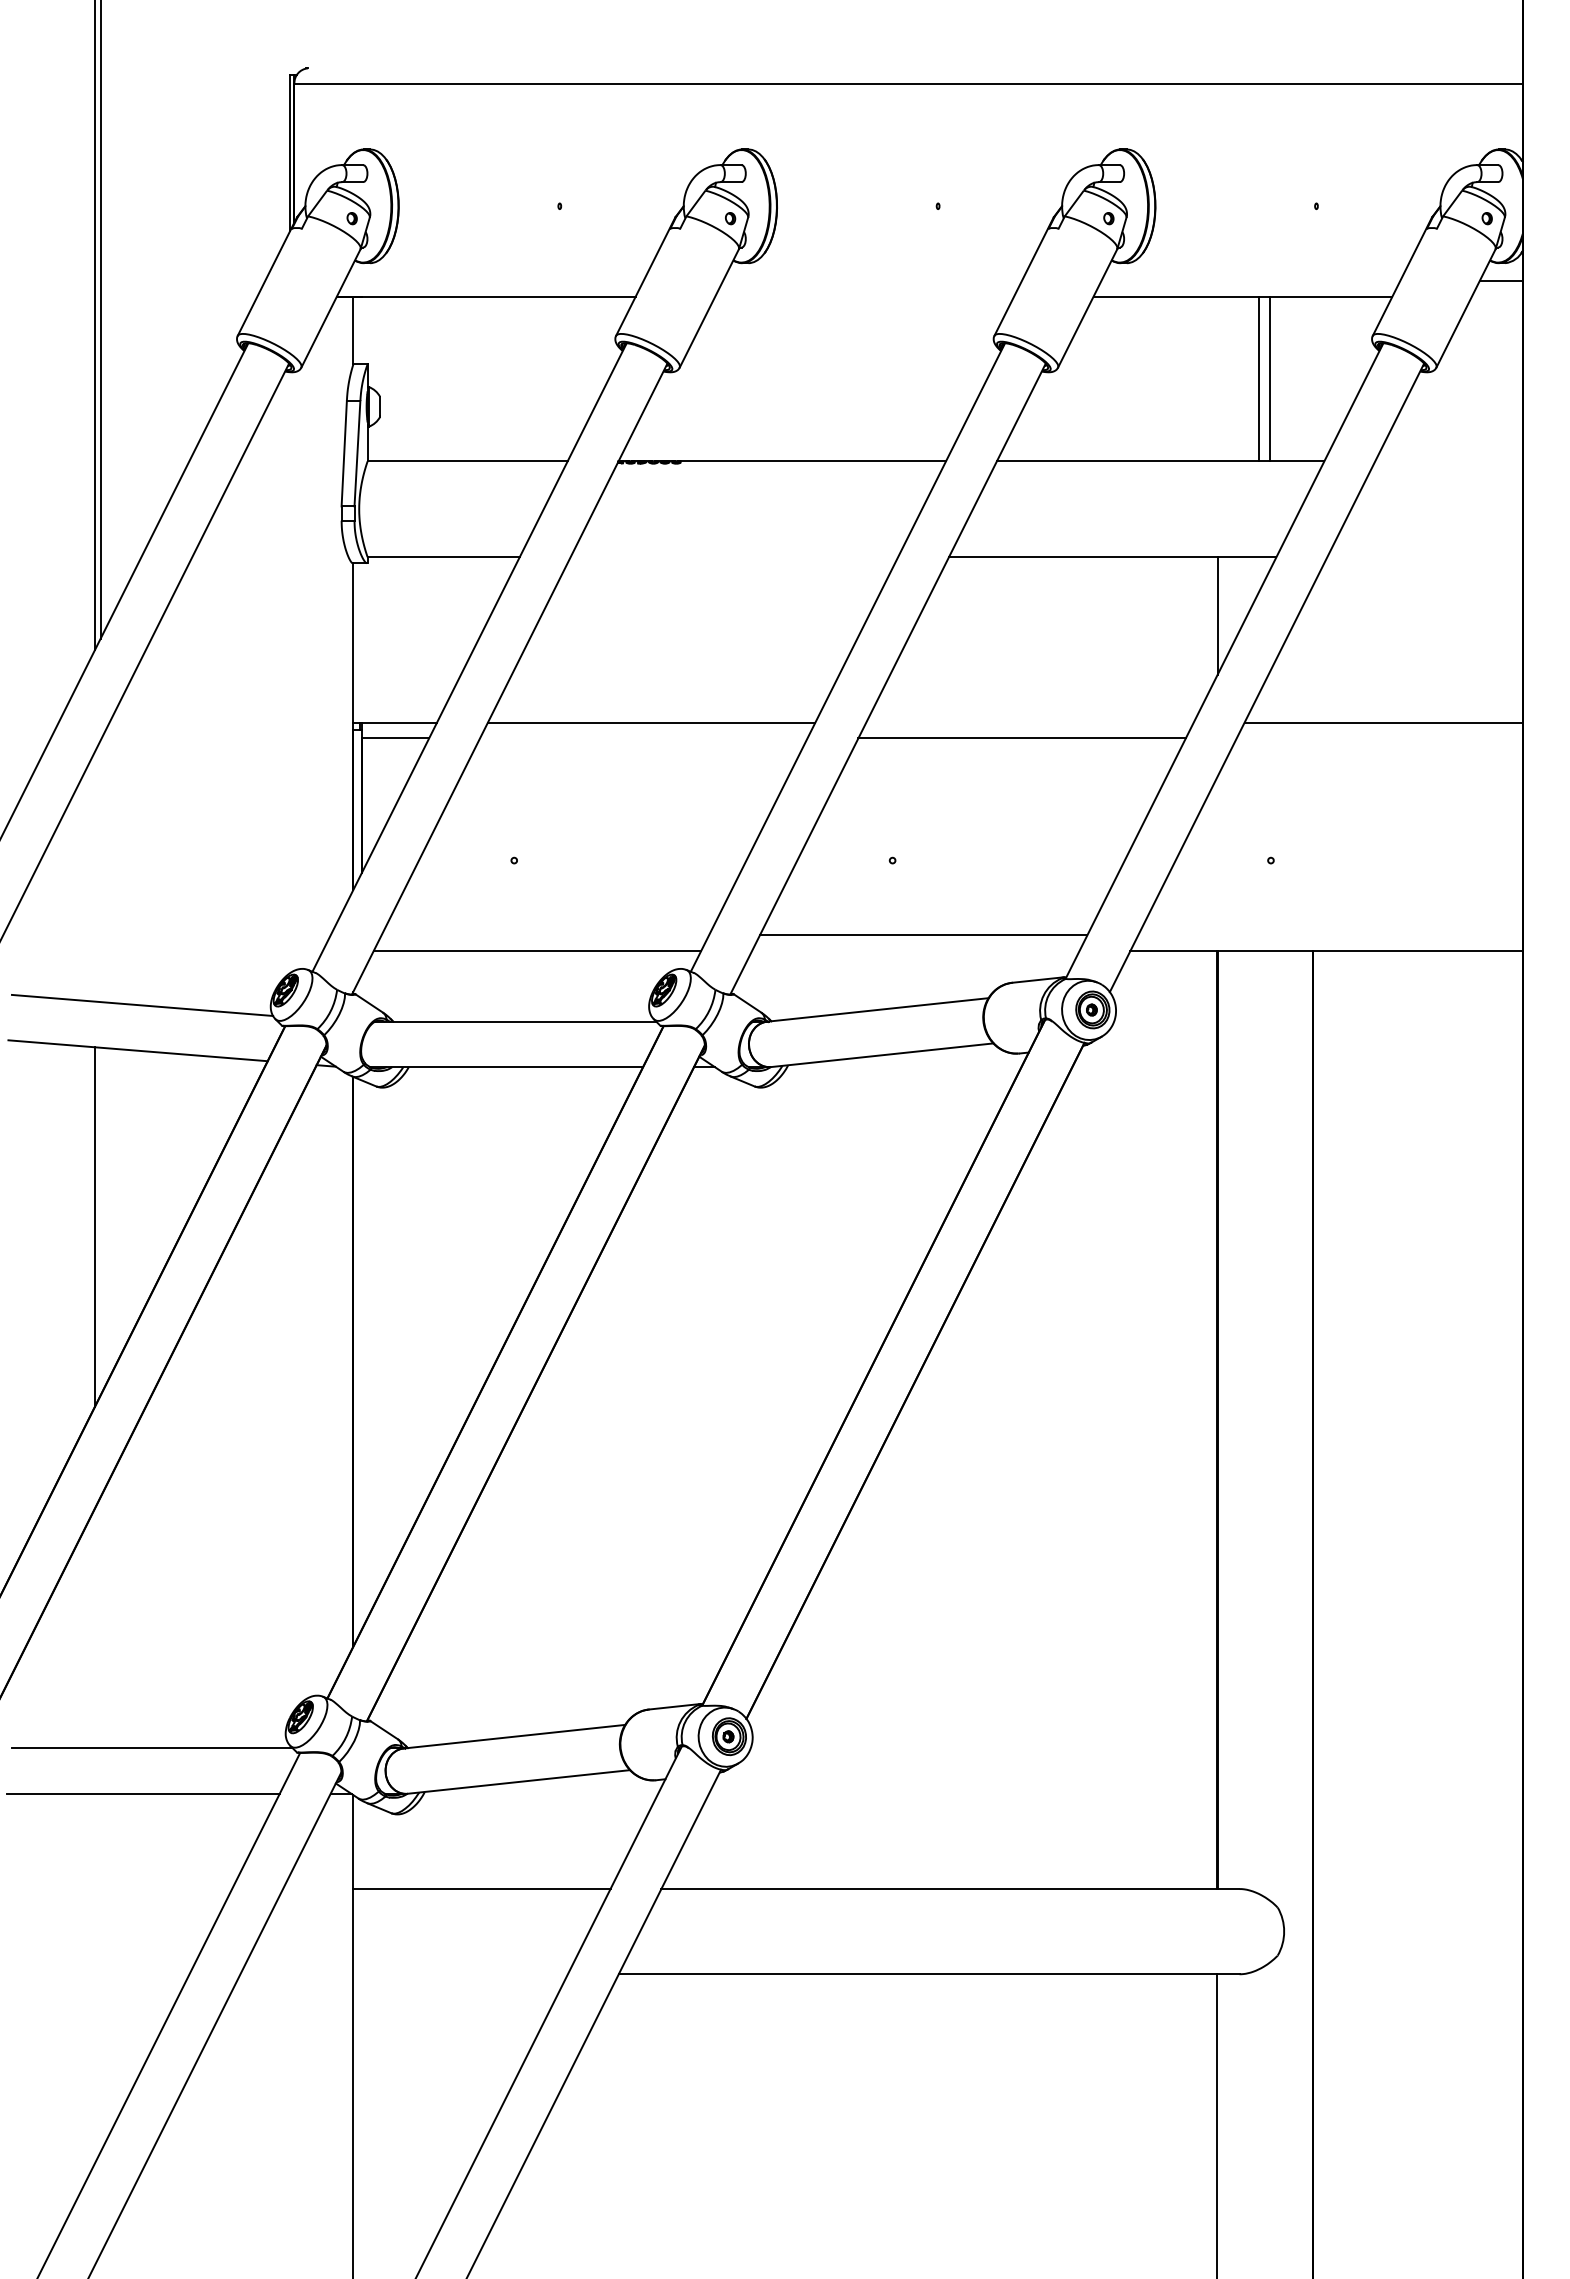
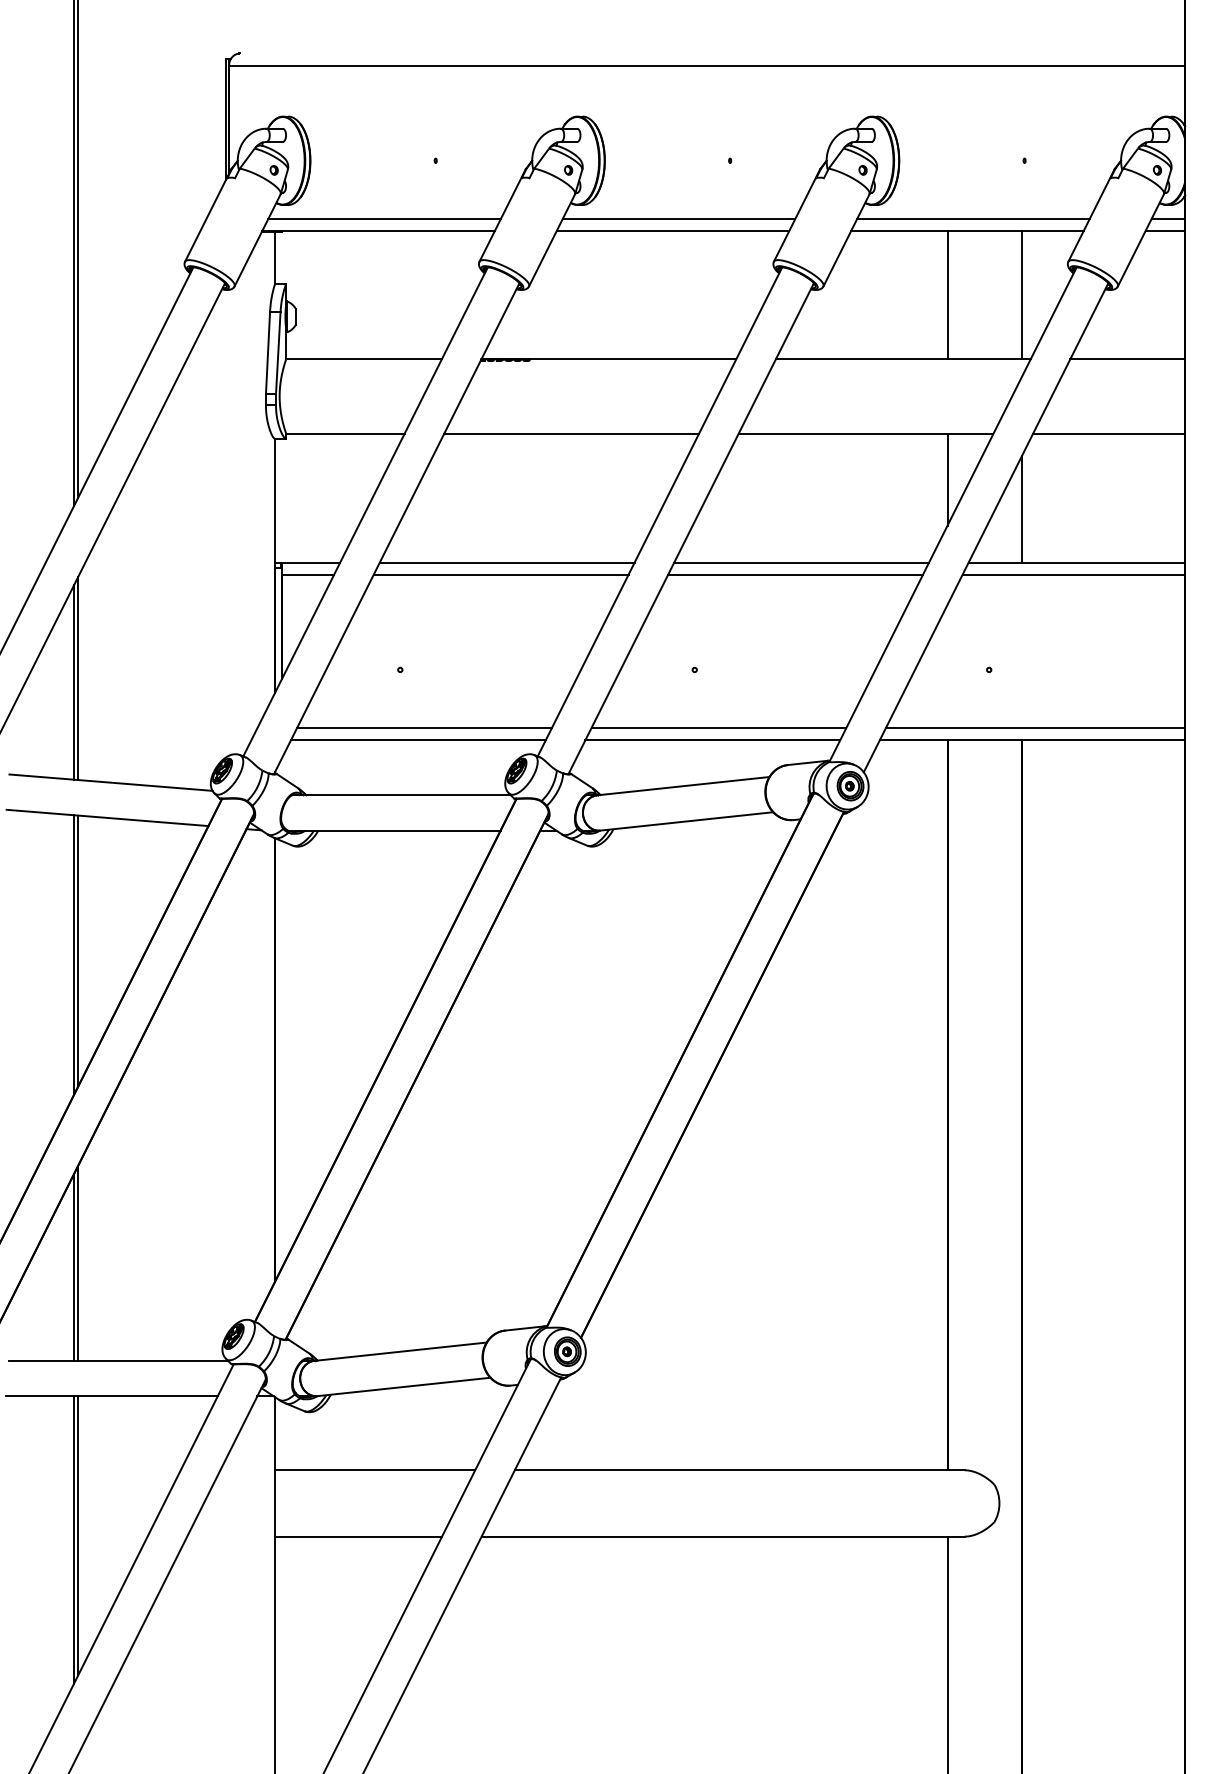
line: (493, 281) -> (384, 219), added
line: (872, 281) -> (679, 219), added
line: (1250, 281) -> (973, 219), added
line: (864, 296) -> (672, 230), added
line: (1496, 296) -> (1164, 230), added
line: (1259, 378) -> (1022, 294), moved
line: (1269, 378) -> (947, 294), moved
line: (1448, 461) -> (1127, 359), added
line: (734, 557) -> (571, 434), added
line: (1424, 557) -> (1108, 434), added
line: (1313, 653) -> (1022, 508), added
line: (1029, 722) -> (801, 562), added
line: (643, 738) -> (500, 574), added
line: (1379, 738) -> (1073, 574), added
line: (100, 871) -> (78, 678), added
line: (95, 876) -> (74, 682), added
line: (545, 935) -> (424, 728), added
line: (1330, 935) -> (1035, 728), added
line: (915, 950) -> (712, 739), added
line: (100, 1221) -> (78, 950), added
line: (100, 1622) -> (78, 1262), added
line: (95, 1628) -> (74, 1267), added
line: (100, 1972) -> (78, 1535), added
line: (460, 1974) -> (358, 1536), added
line: (95, 1978) -> (74, 1539), added

